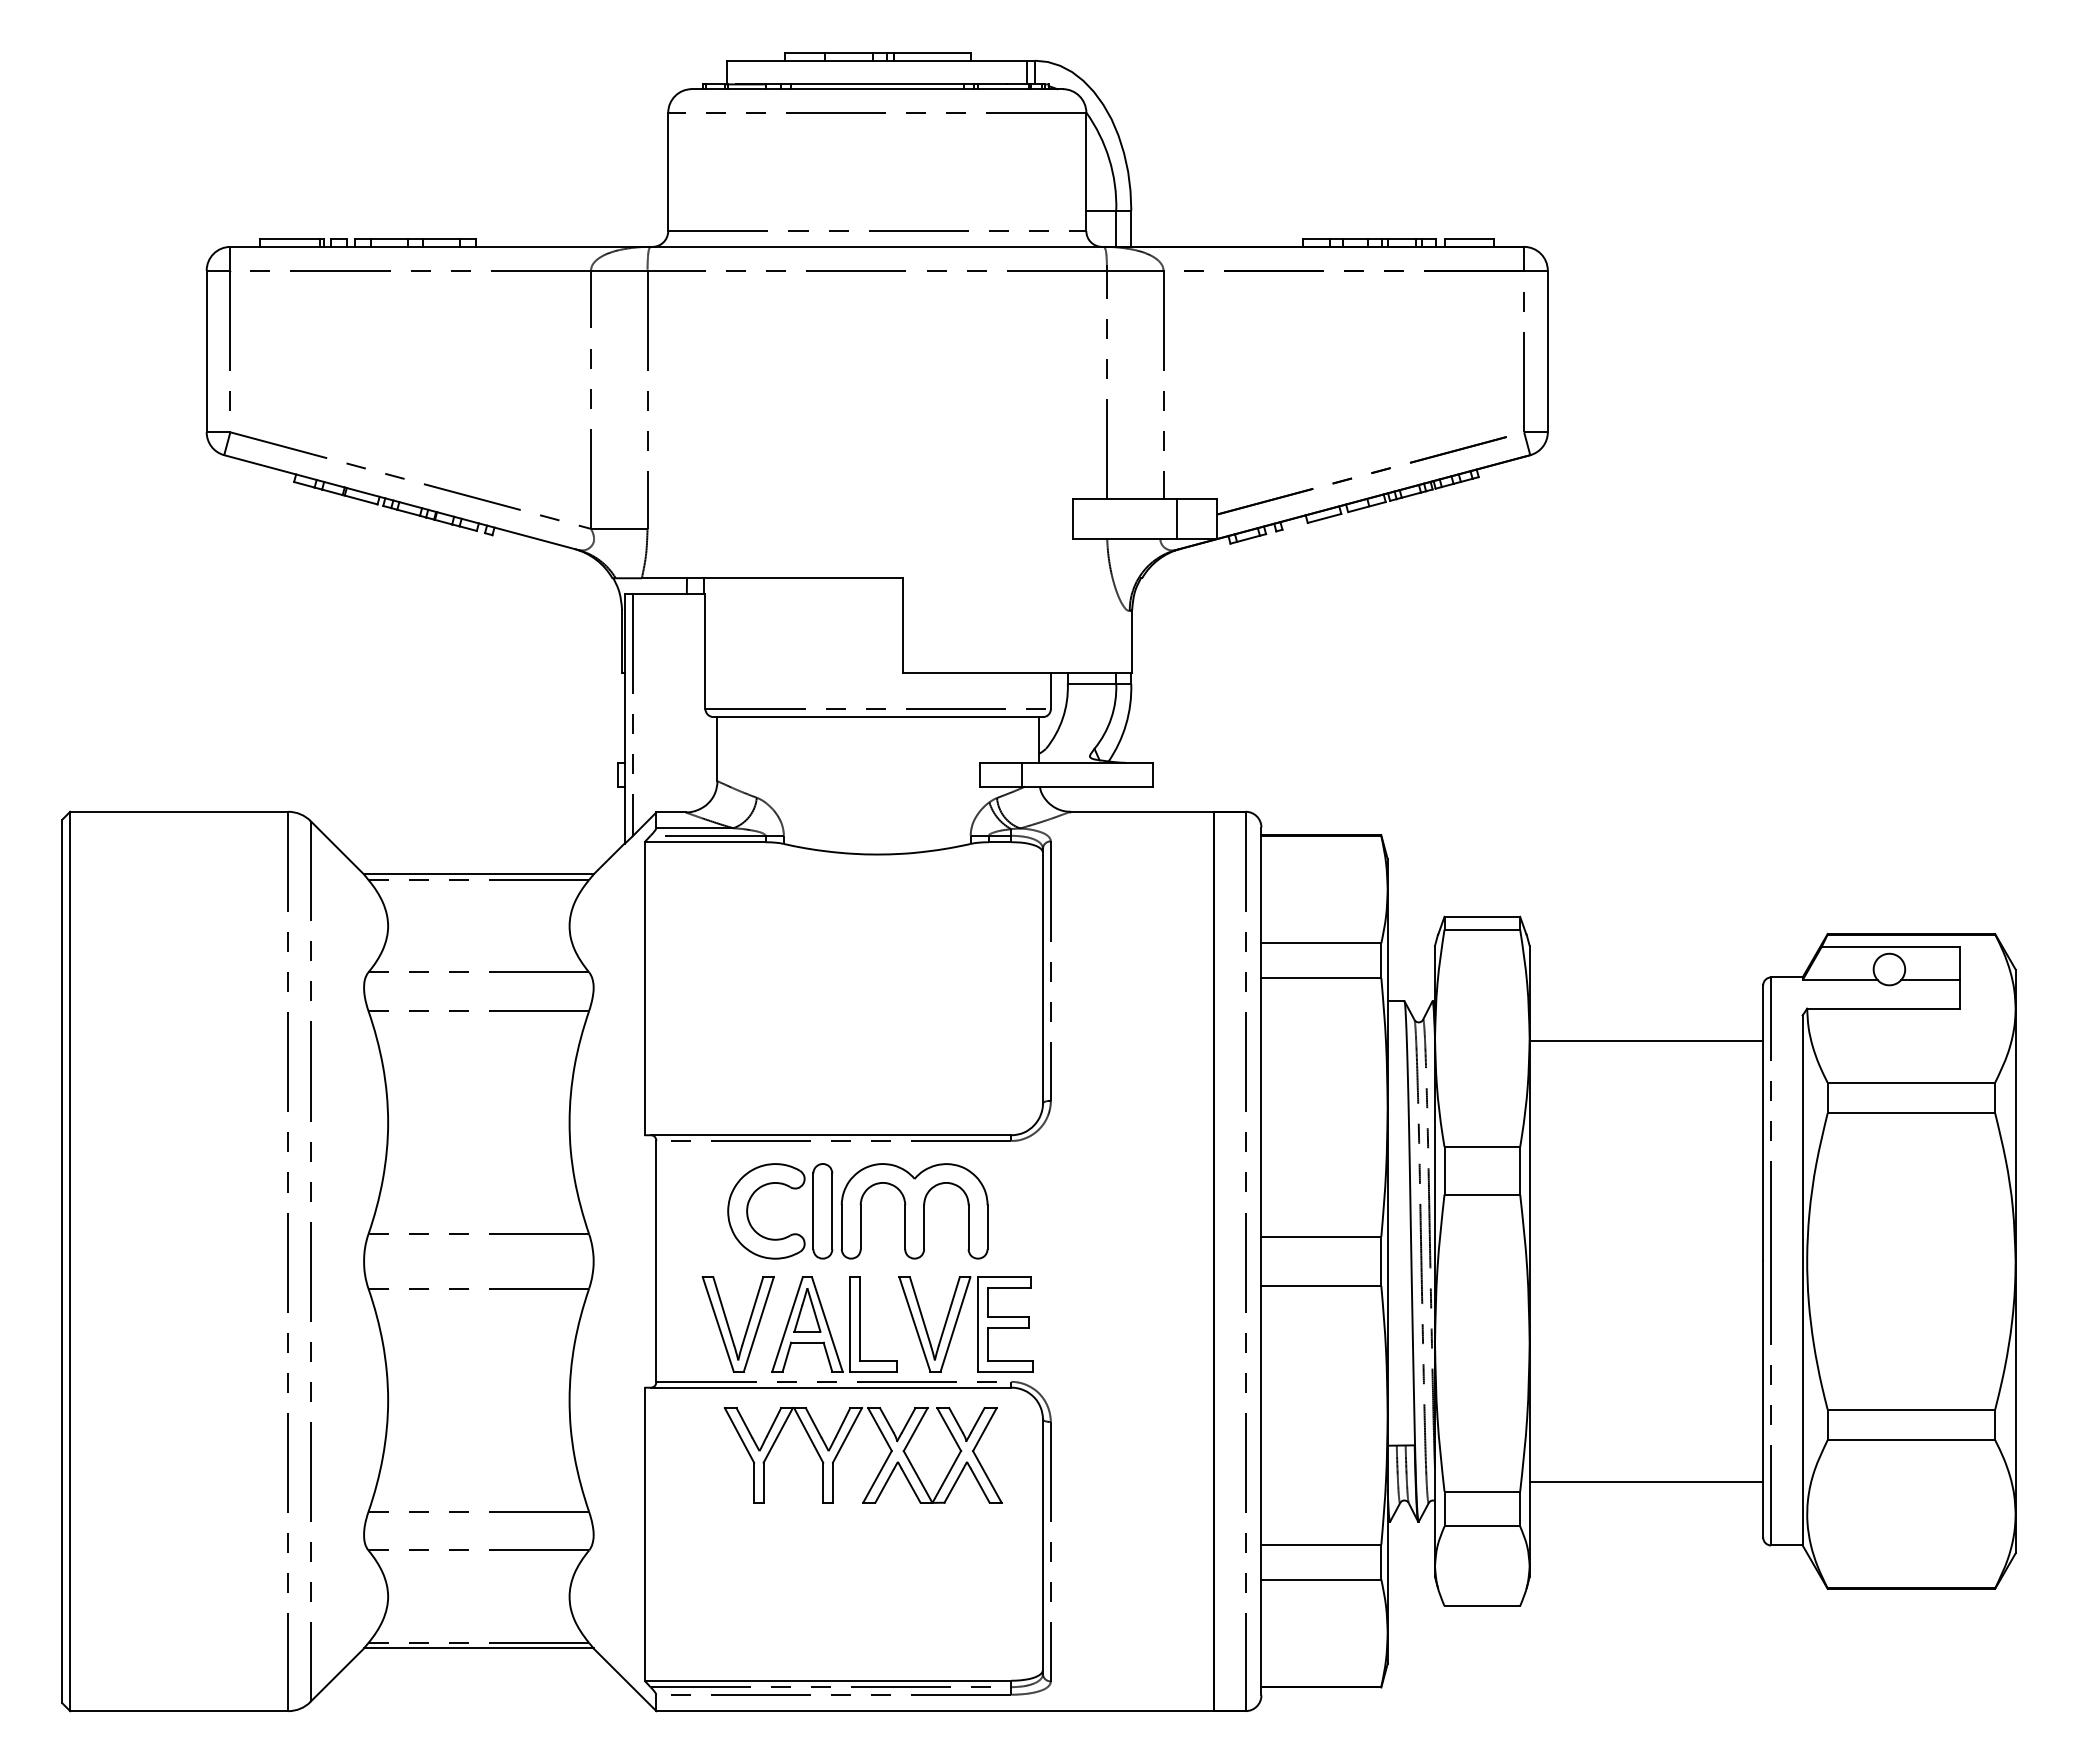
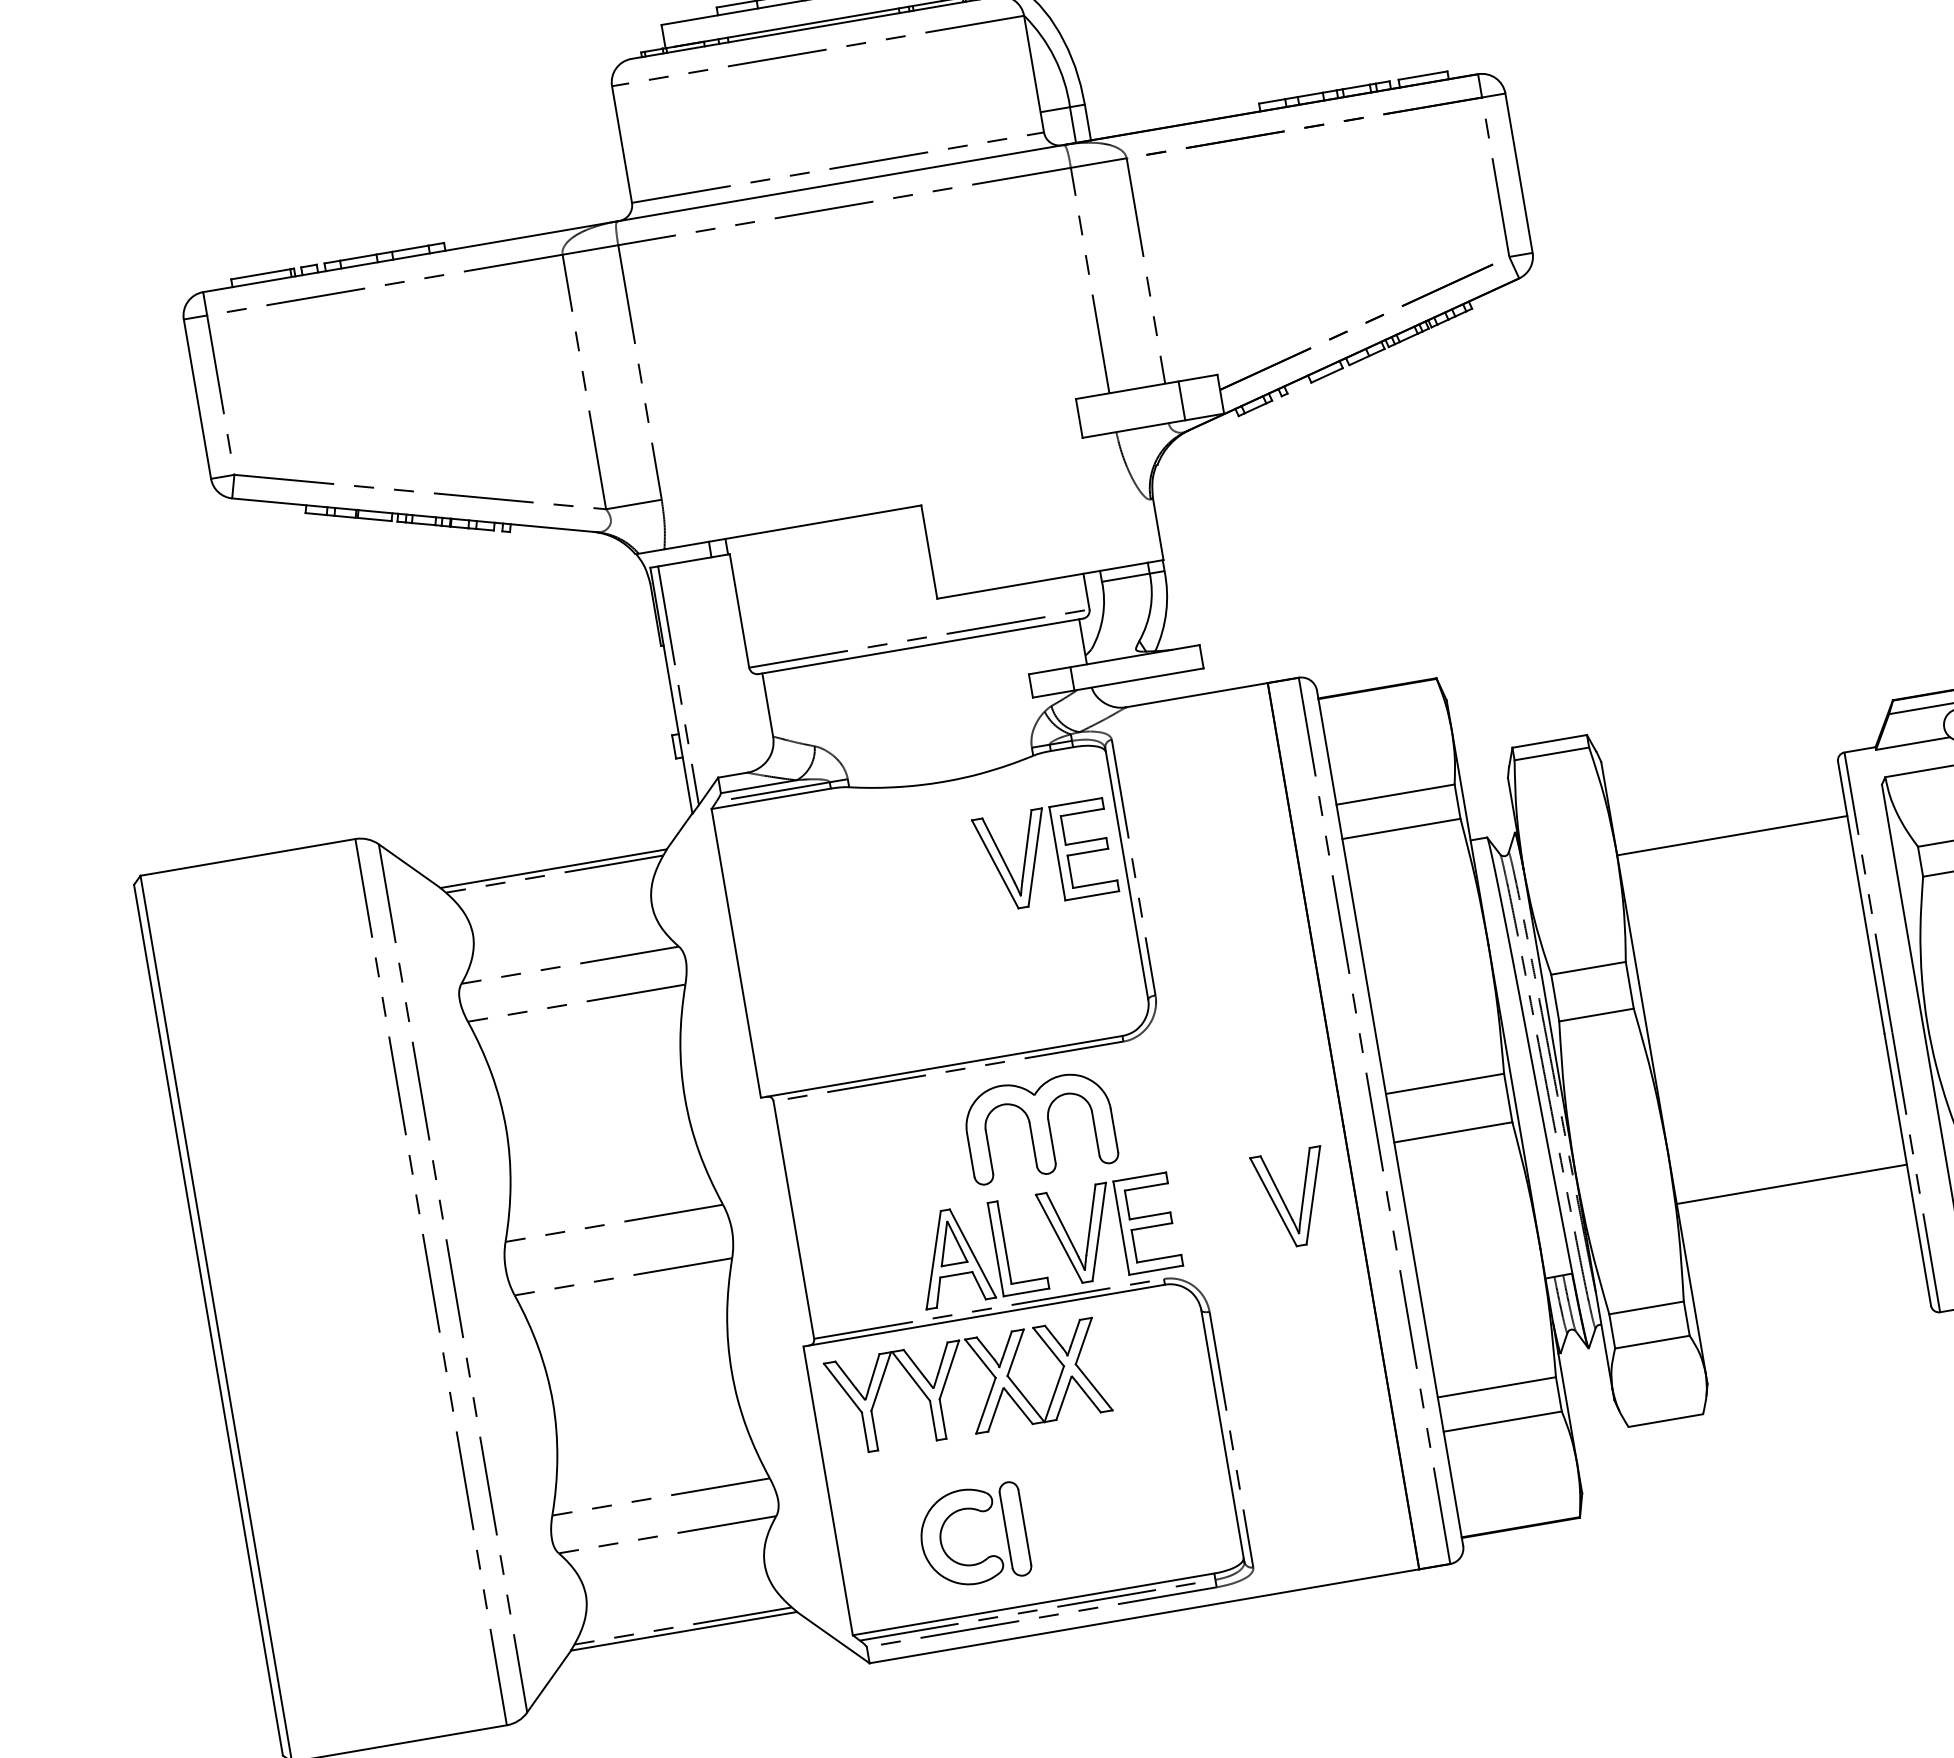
part: (957, 942) -> (1036, 855), added
part: (792, 1189) -> (981, 1512), moved
part: (729, 1326) -> (1284, 1202), moved
part: (843, 1445) -> (947, 1380), moved
line: (1646, 1482) -> (1791, 1184), moved

